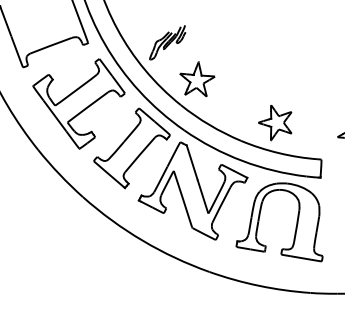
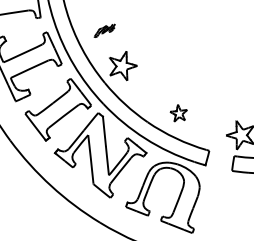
part: (167, 42) -> (104, 30), size x0.6
part: (275, 123) -> (178, 113), size x0.6

